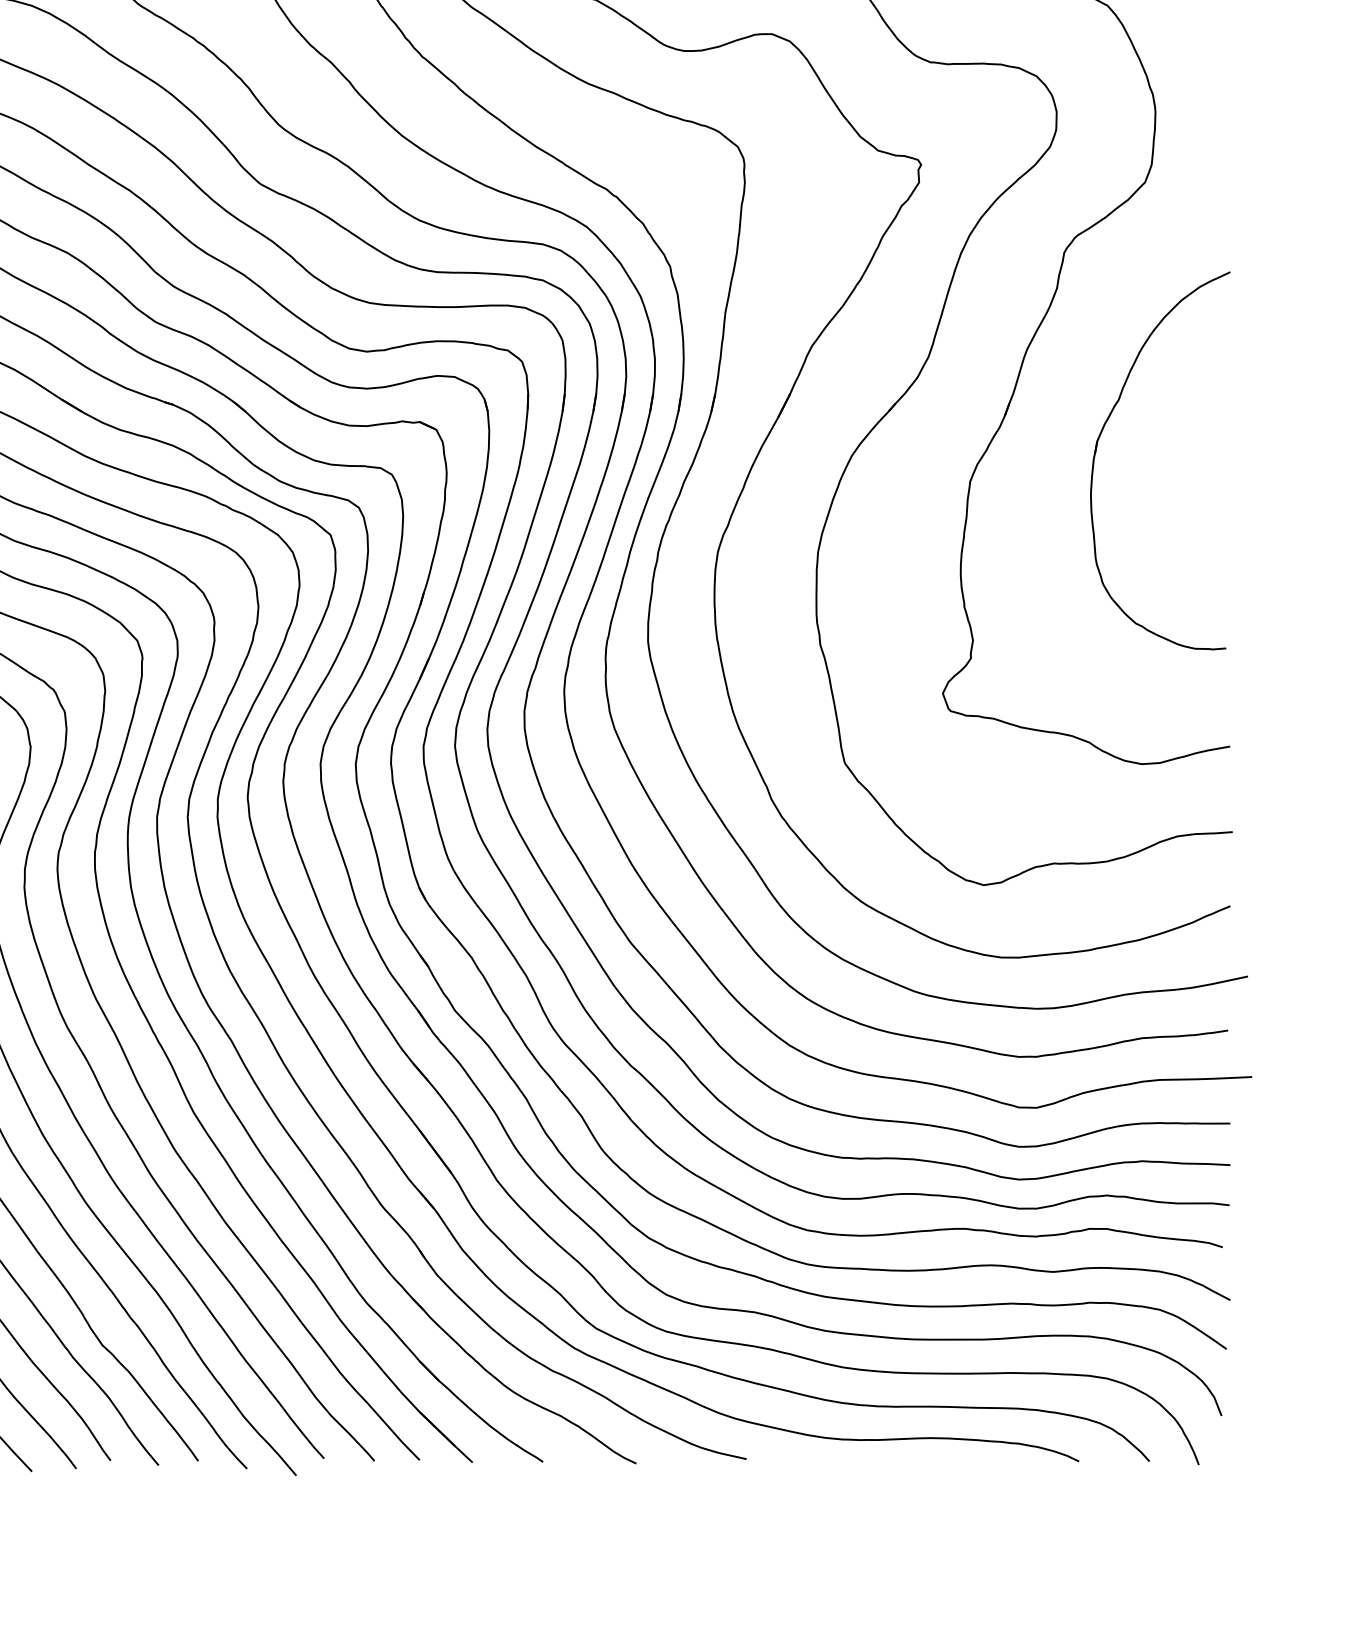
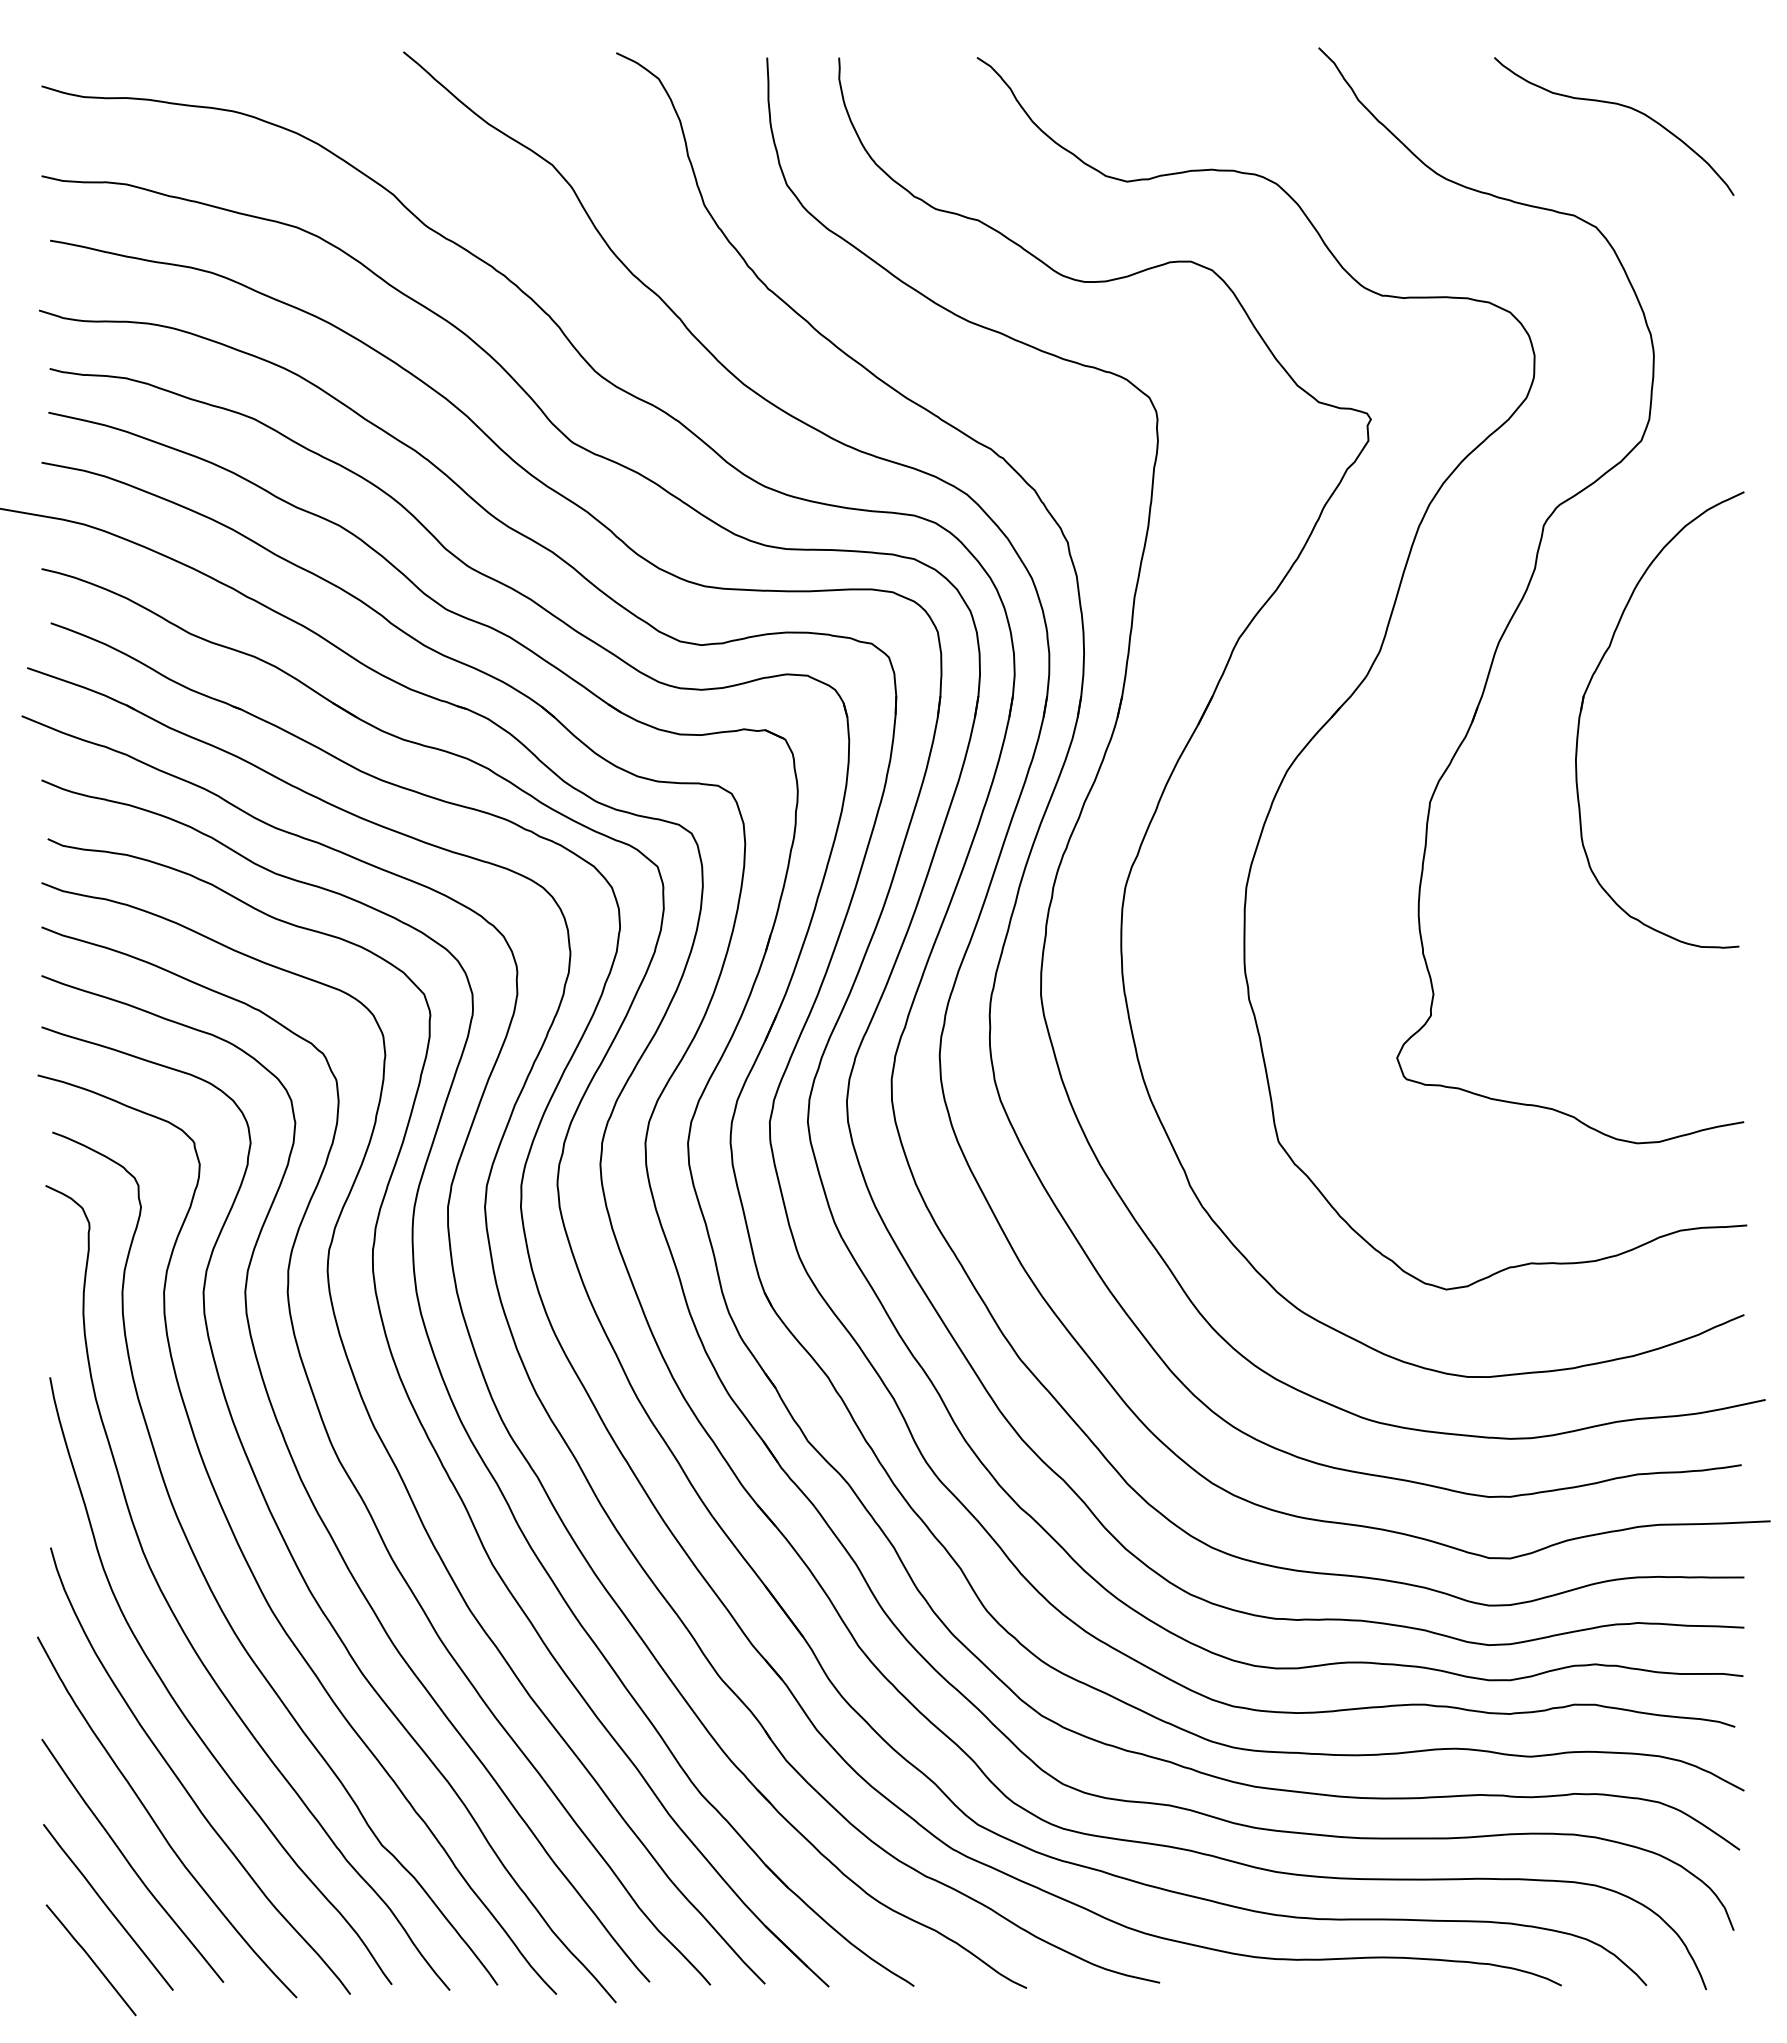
part: (1097, 448) -> (1583, 704), moved

